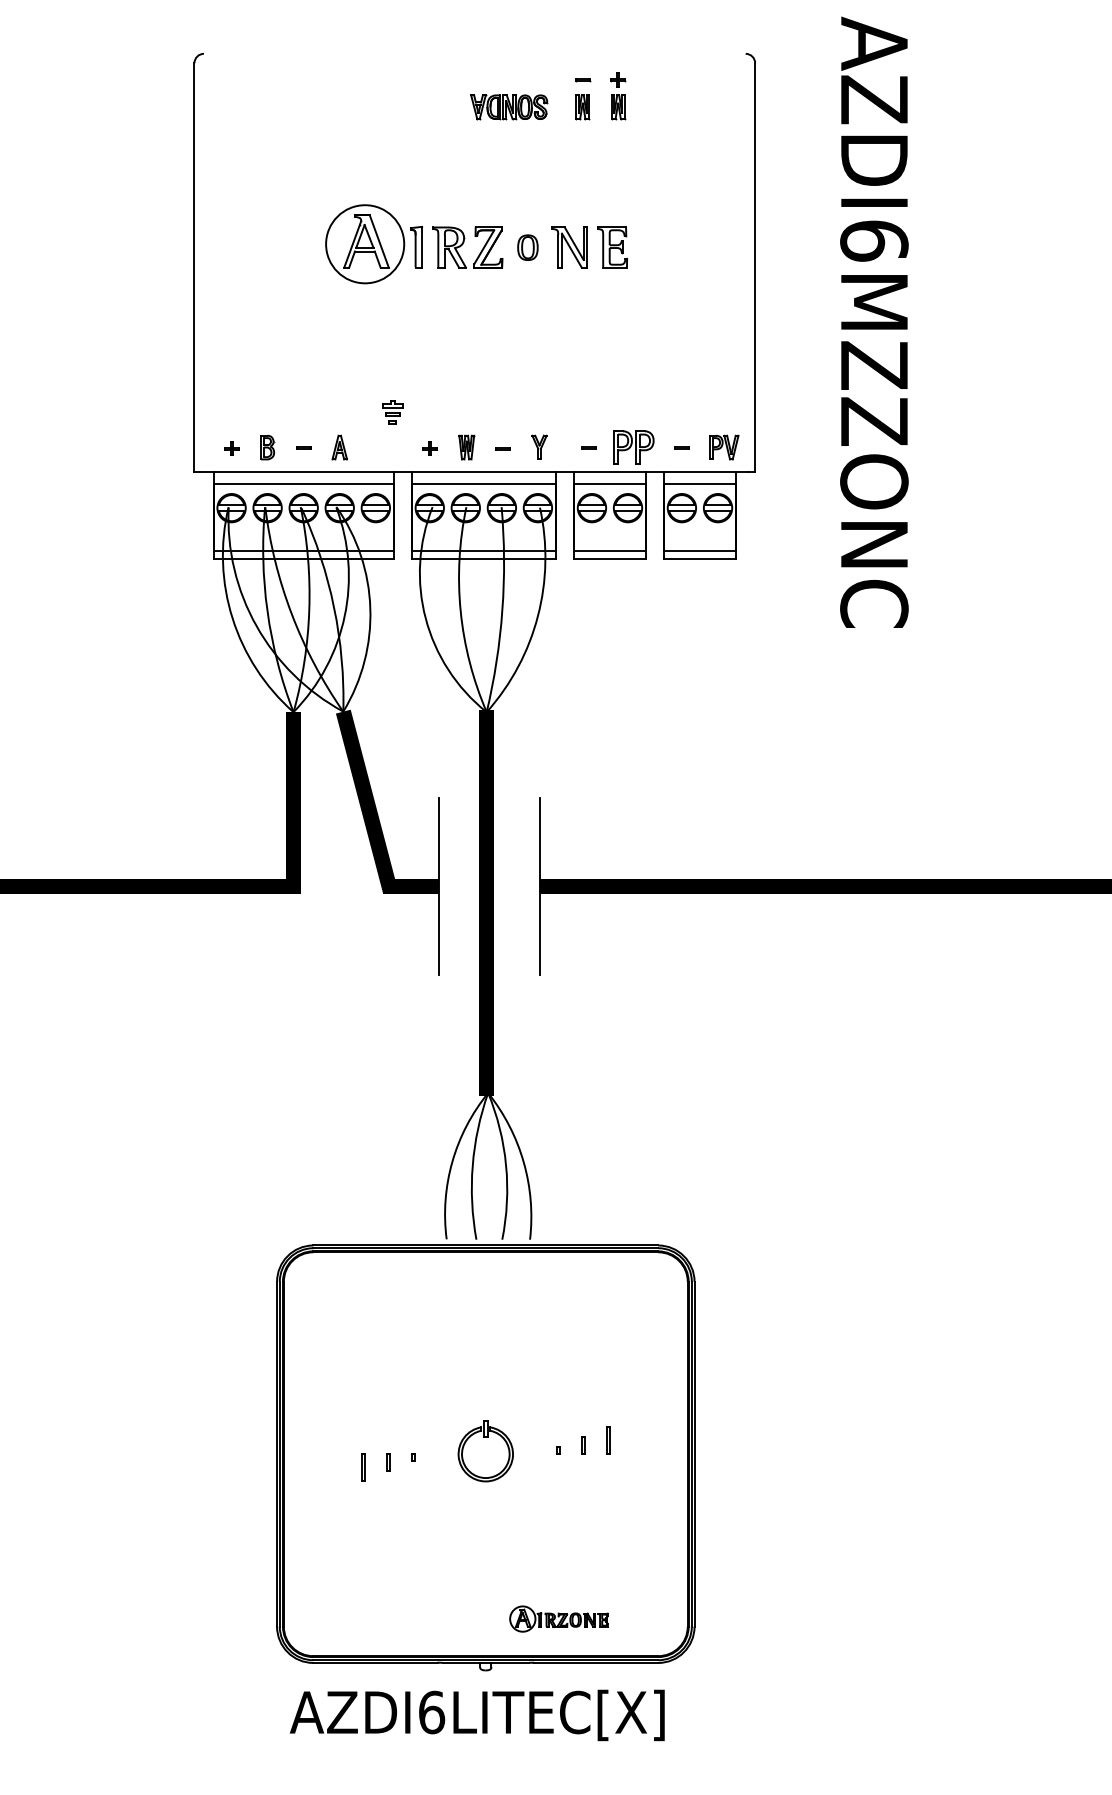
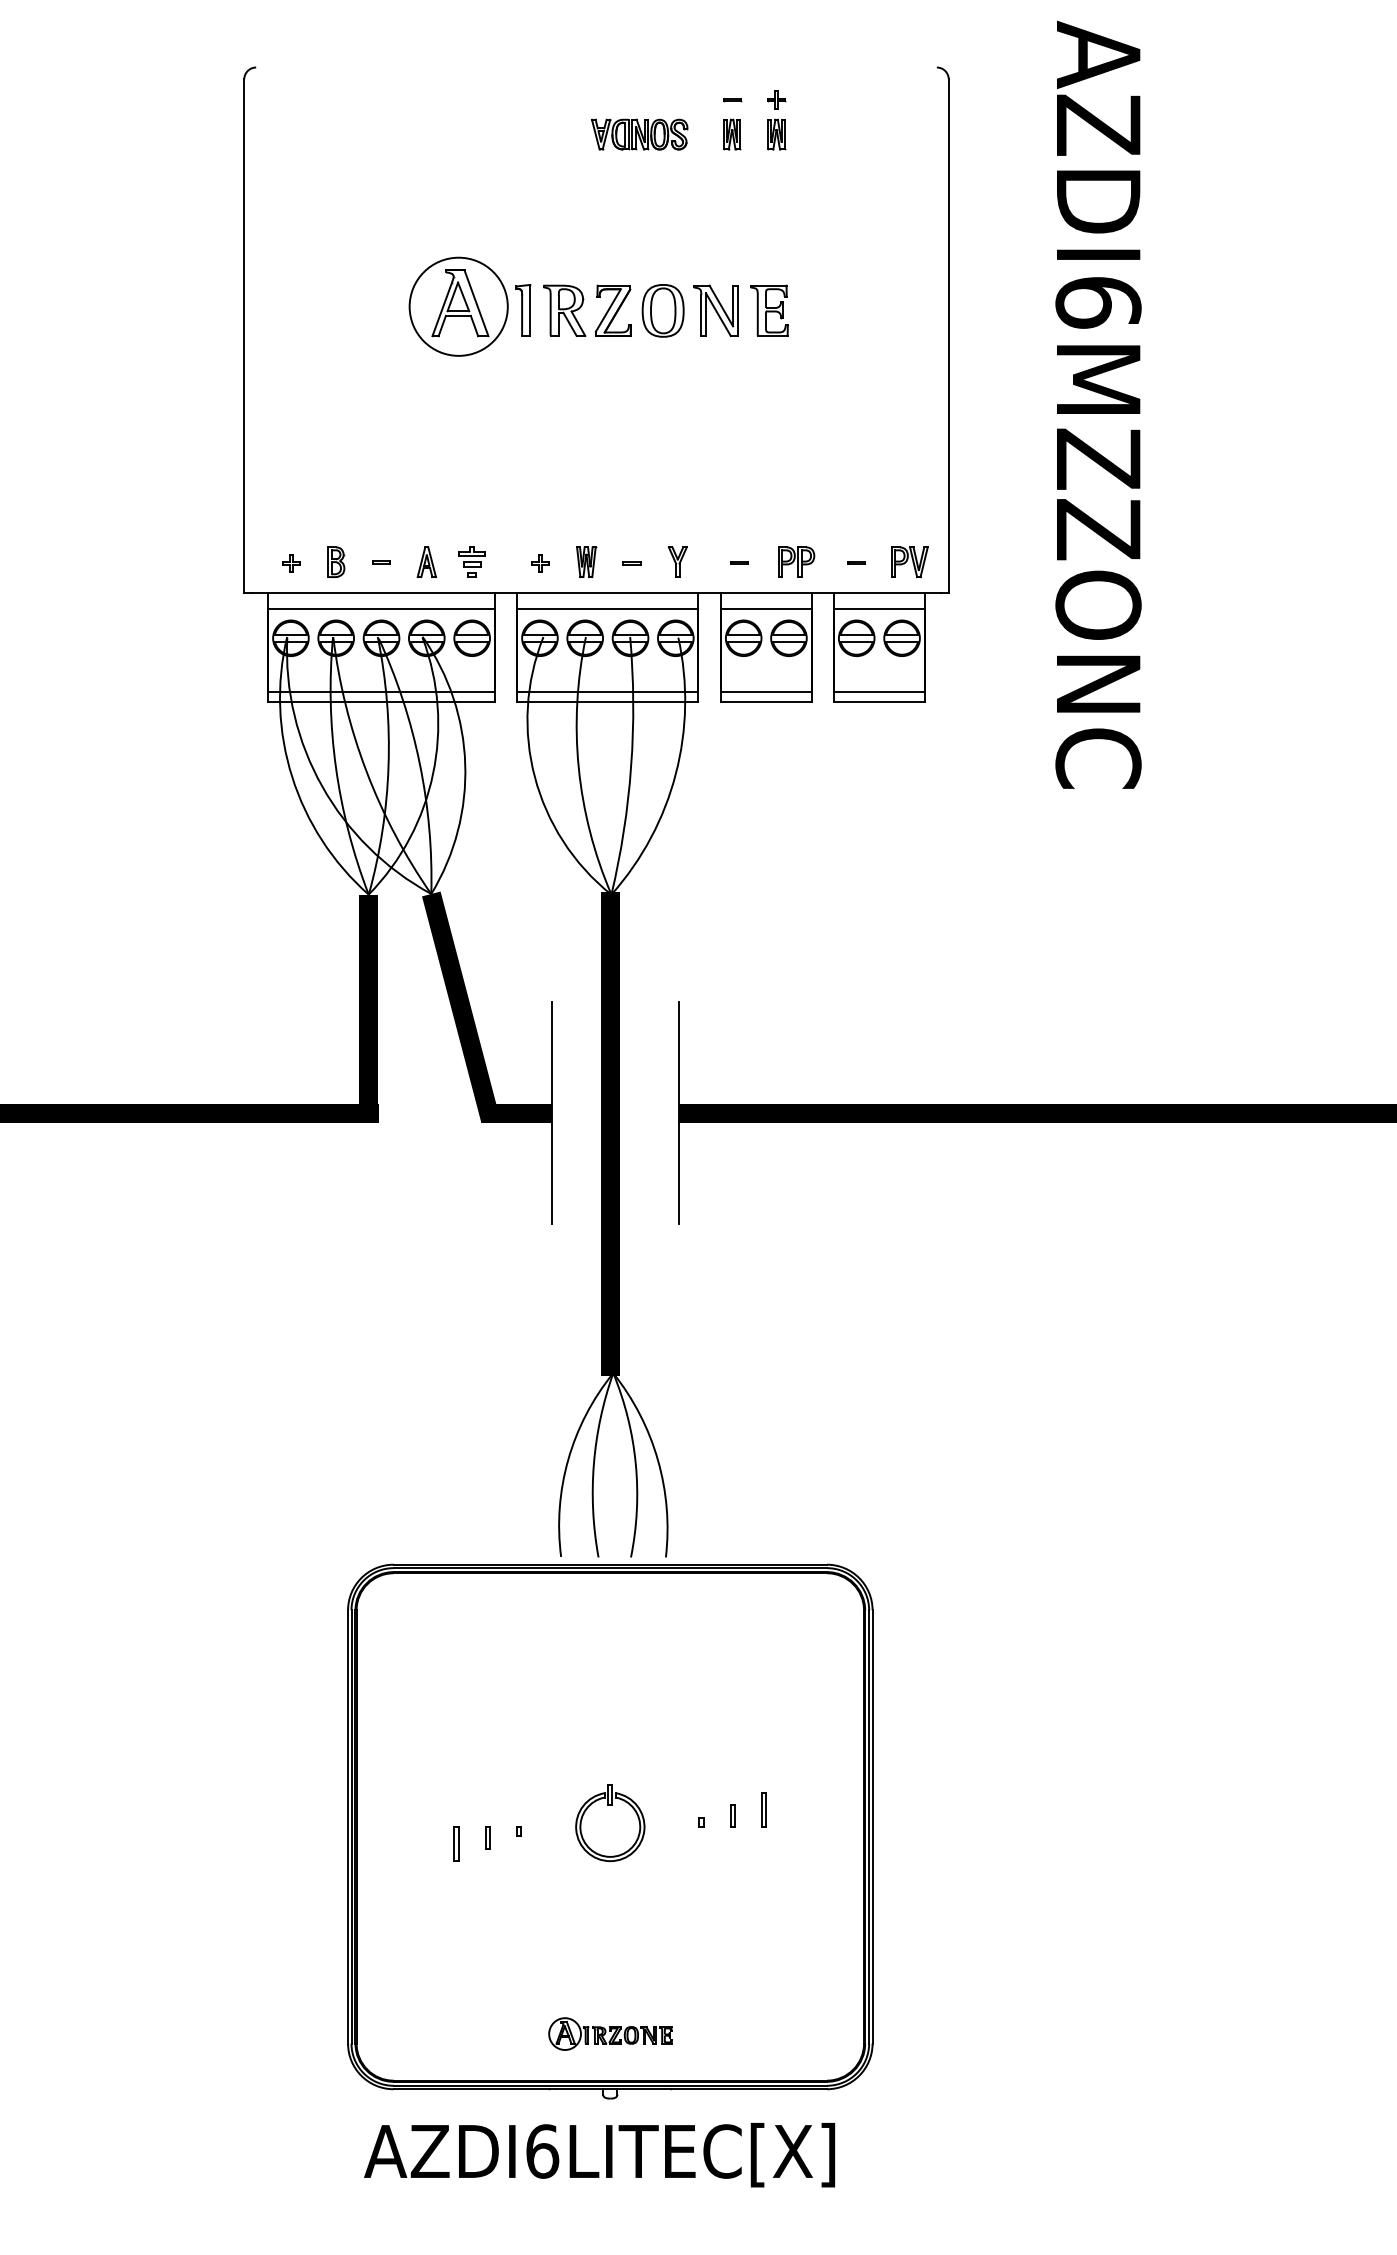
part: (527, 247) -> (662, 310), size x1.67
part: (392, 412) -> (471, 562), moved
part: (634, 446) -> (797, 560), size x0.71
part: (558, 1618) -> (609, 2033), moved

